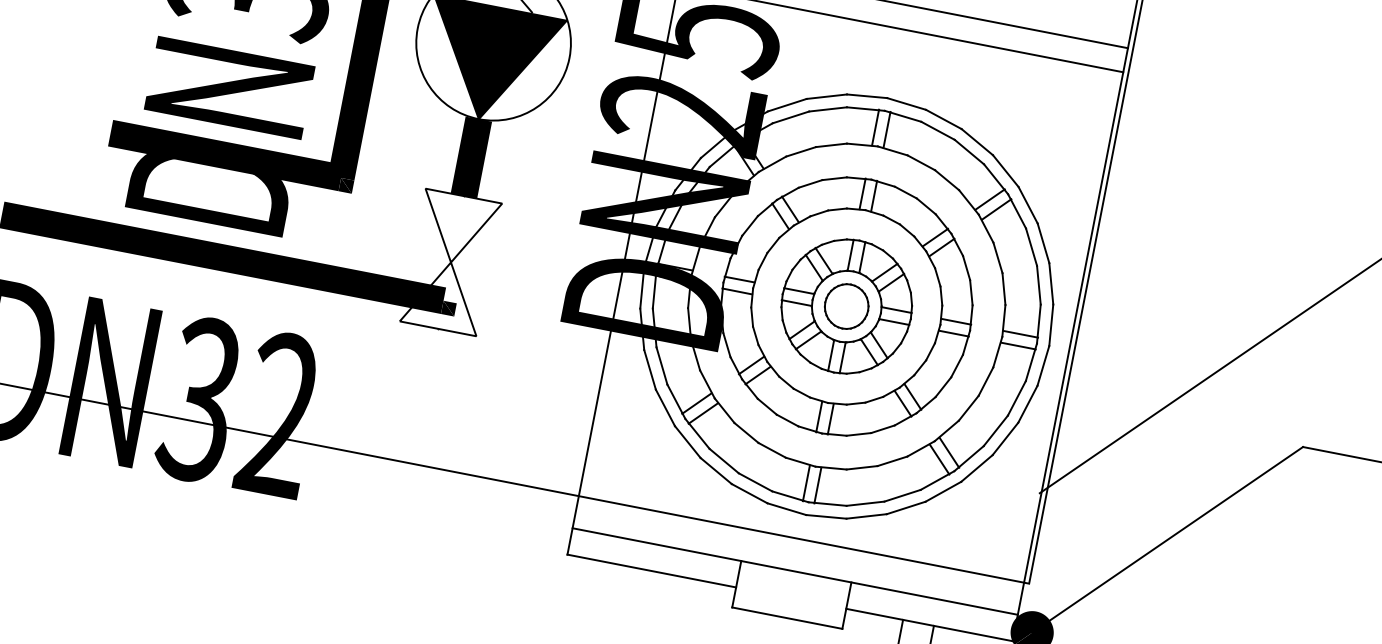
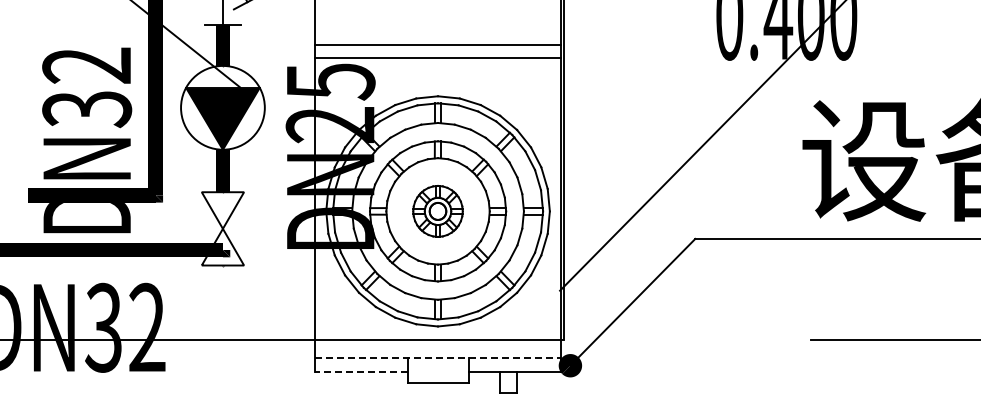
part: (845, 306) -> (437, 211), size x0.7
line: (651, 571) -> (361, 372), solid -> dashed
line: (796, 571) -> (438, 357), solid -> dashed

